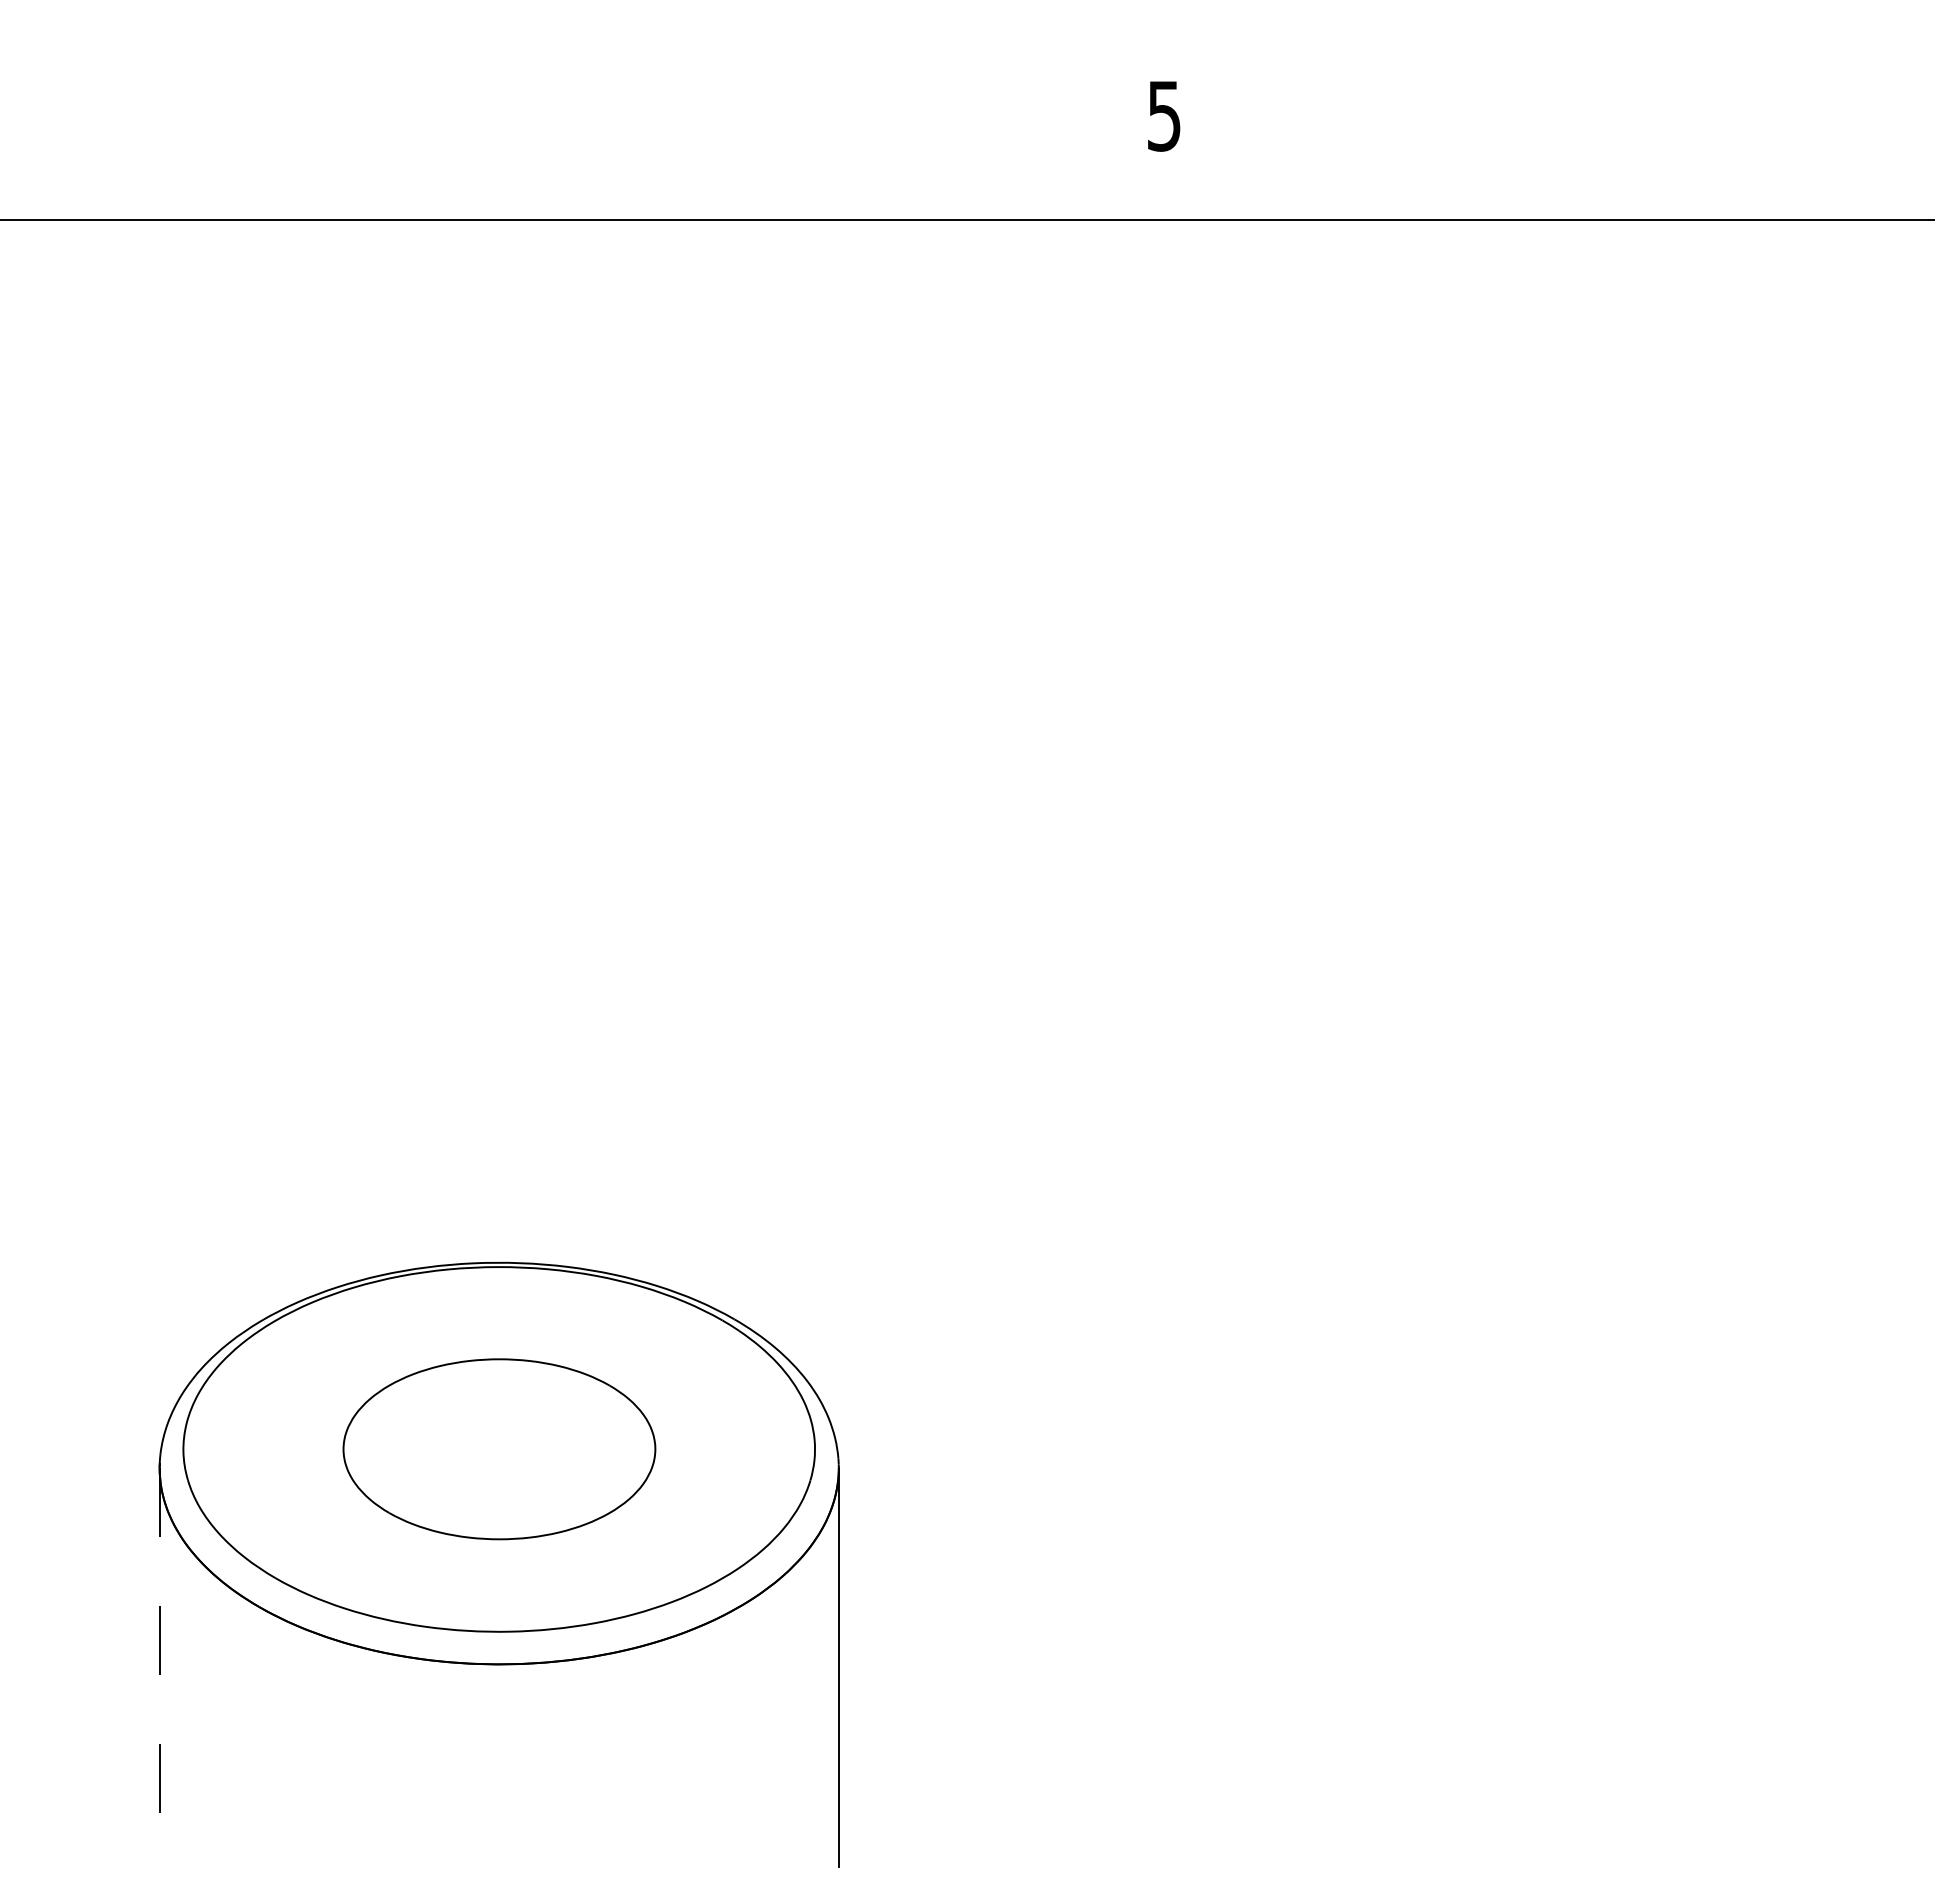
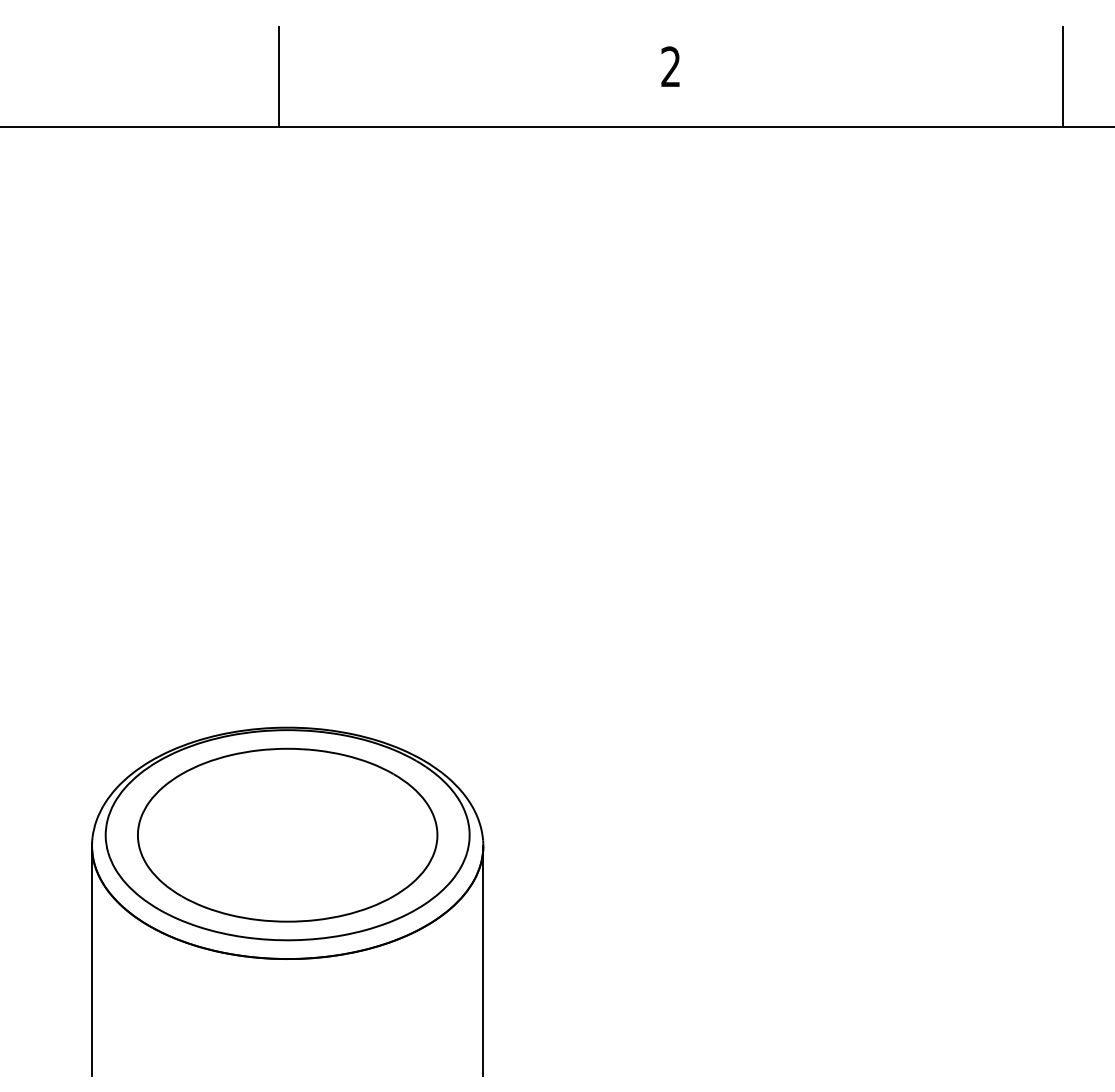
text: (1163, 115) -> (670, 66), 5 -> 2
line: (485, 132) -> (279, 76), added
line: (1843, 132) -> (1062, 76), added
part: (498, 1448) -> (287, 834), size x1.67
line: (160, 1666) -> (92, 960), dashed -> solid

